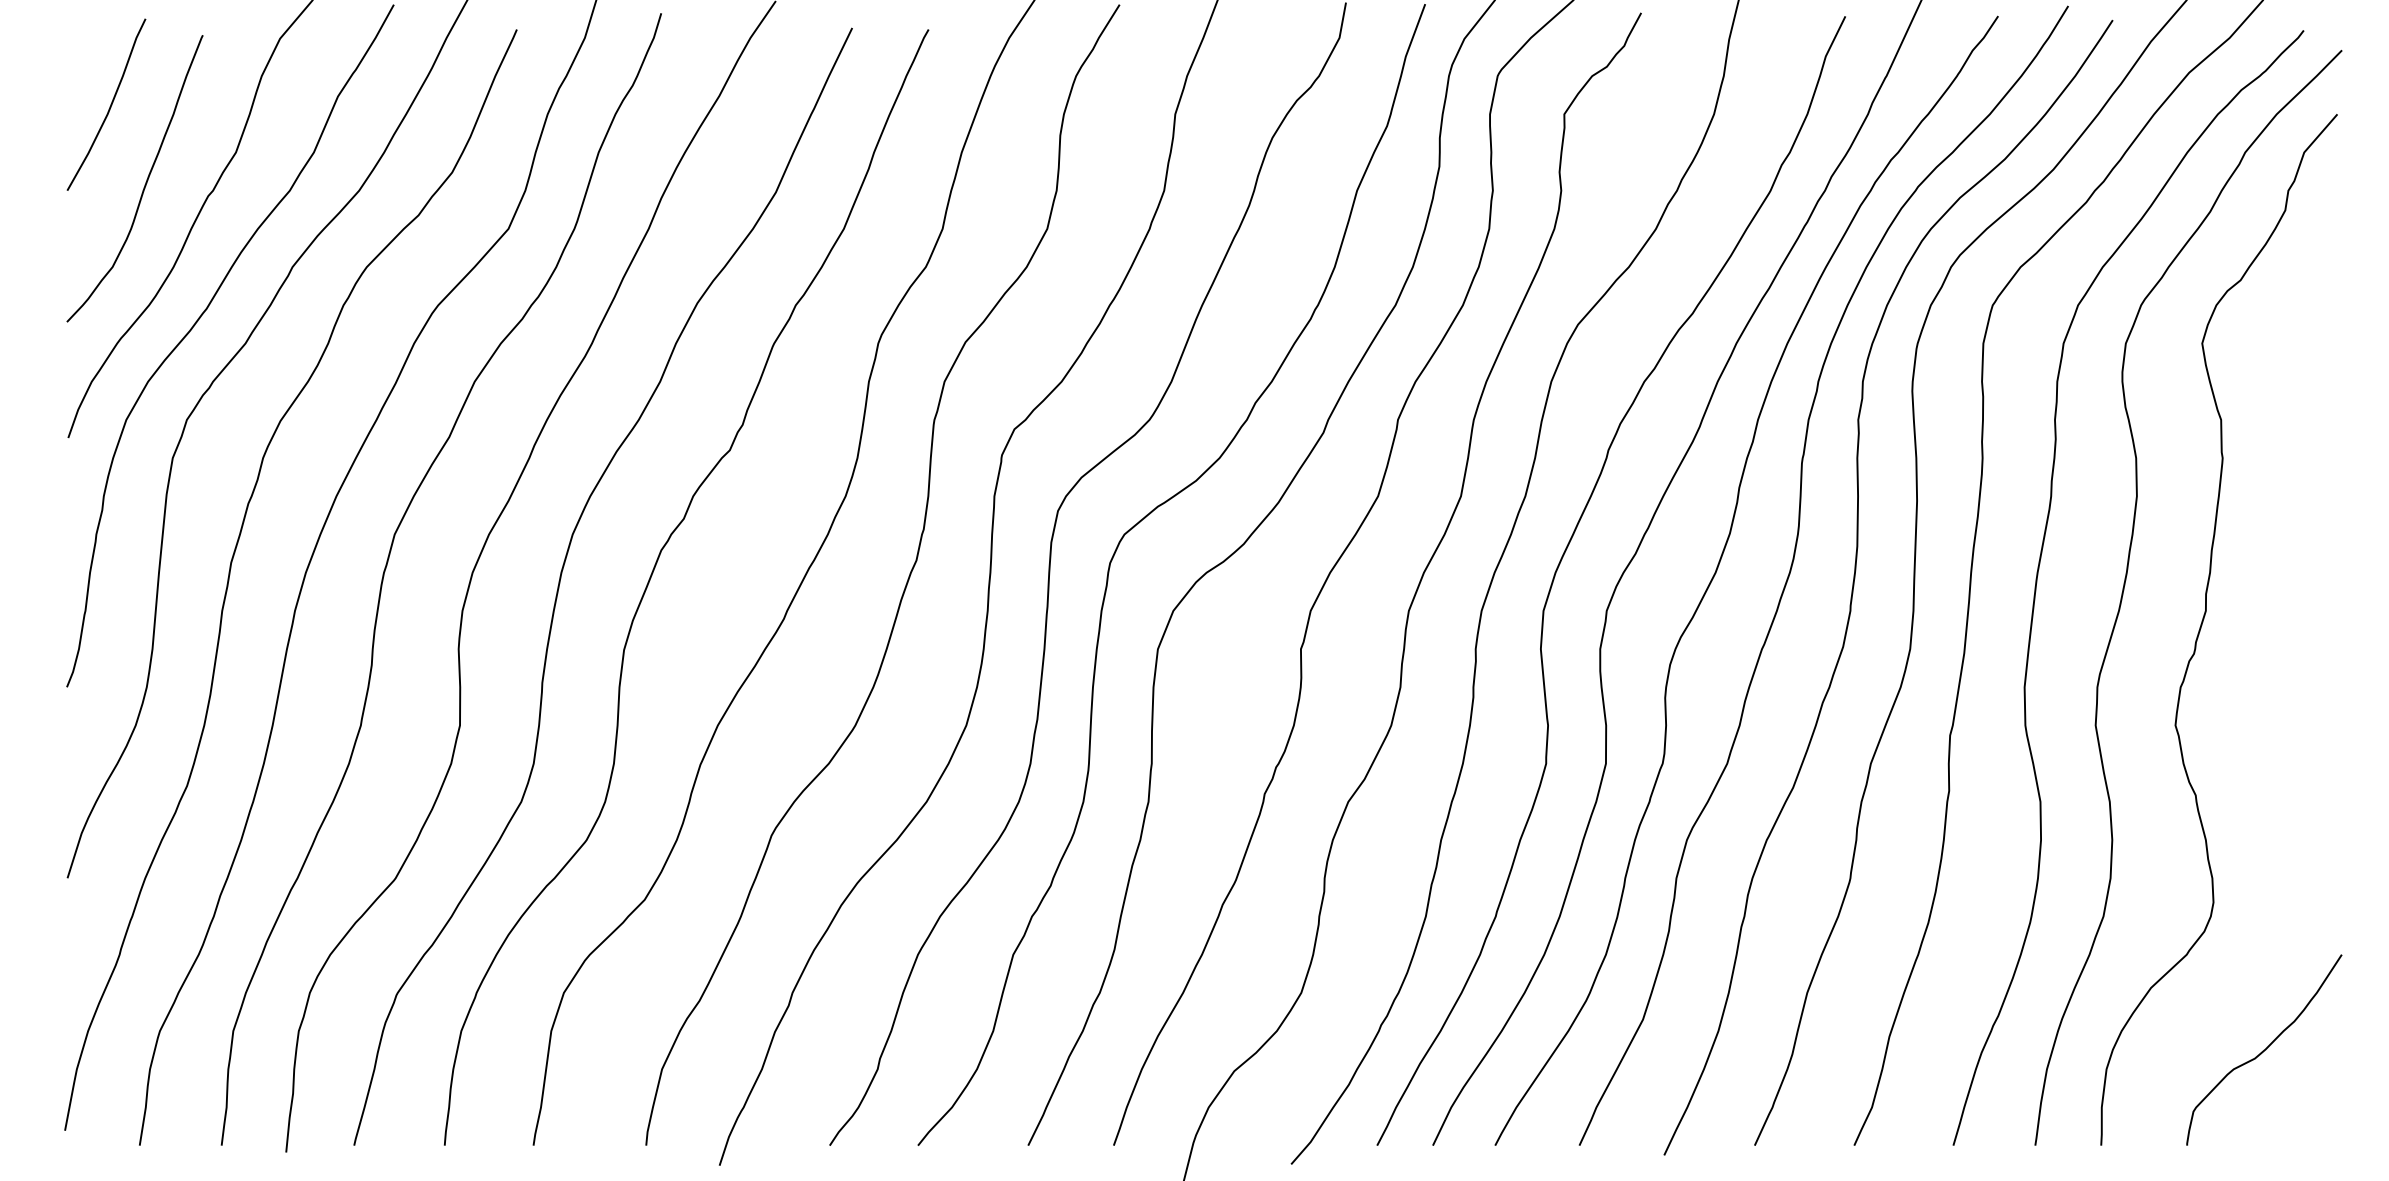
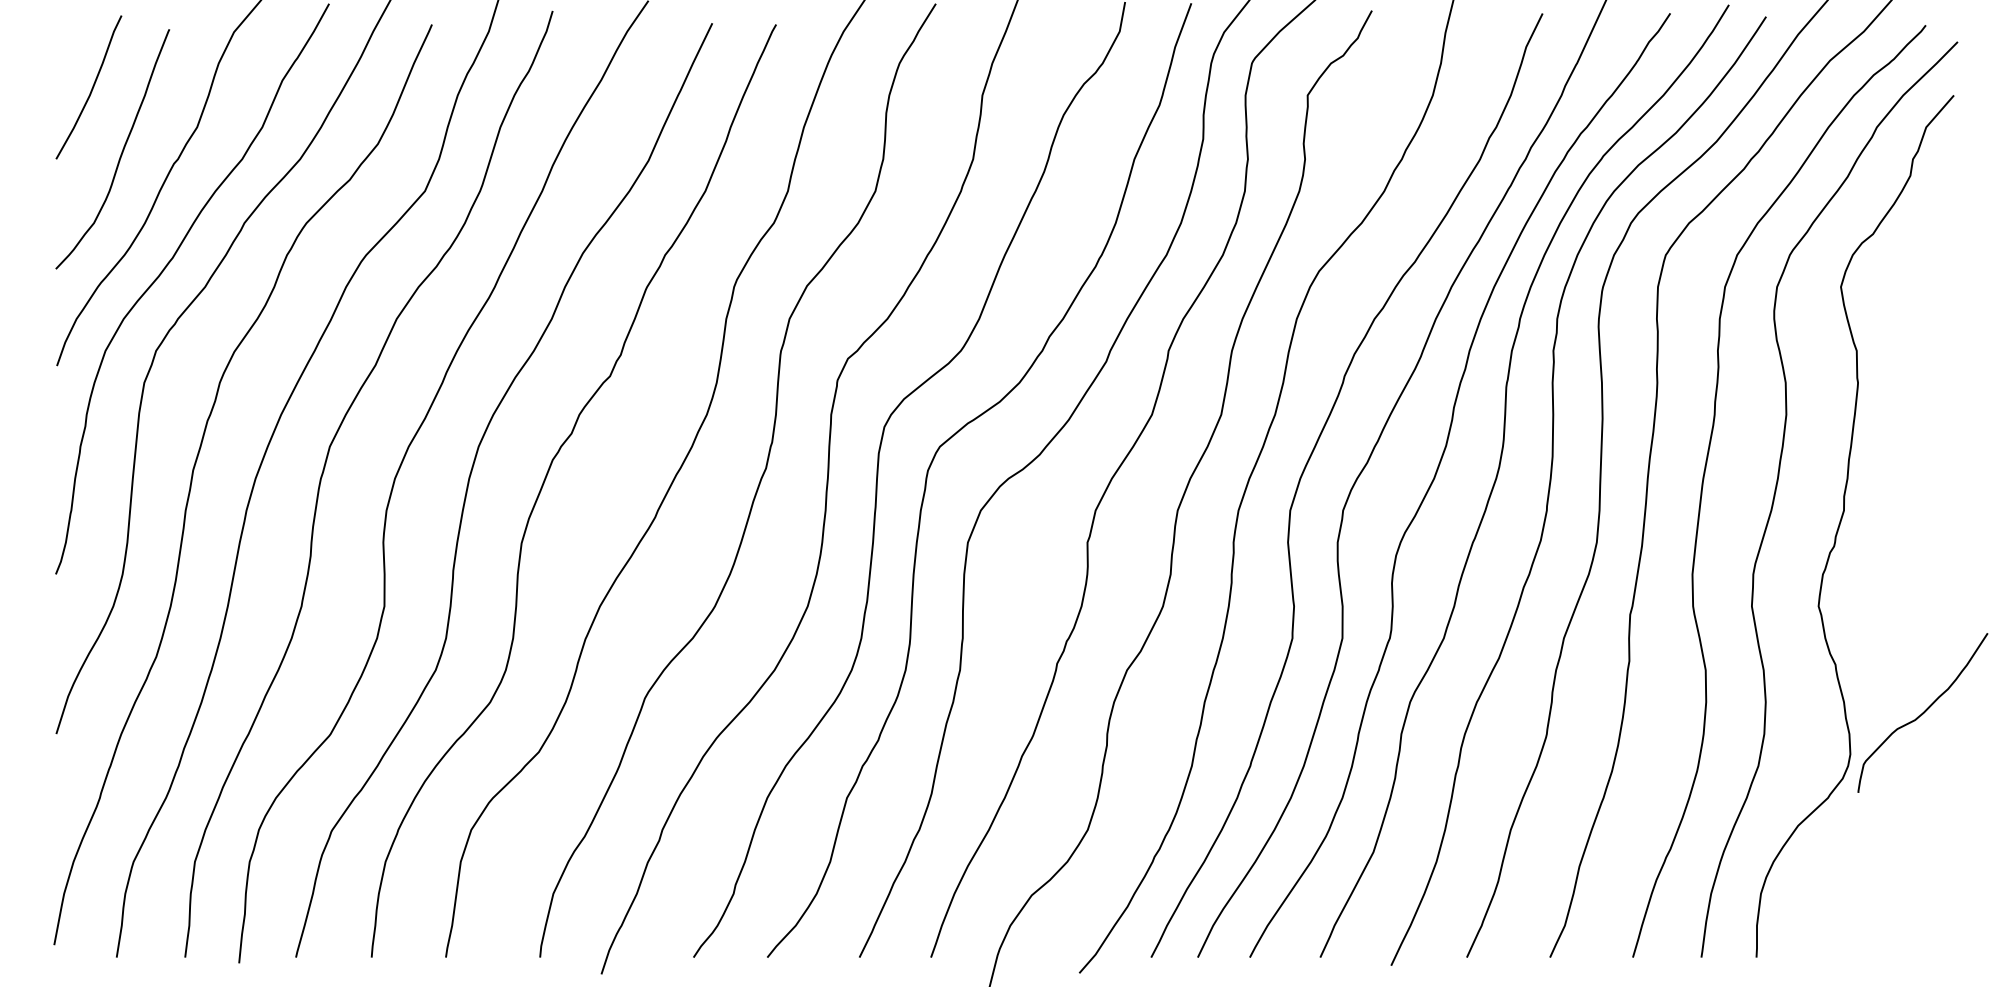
curve: (2264, 1049) -> (1923, 712), moved

